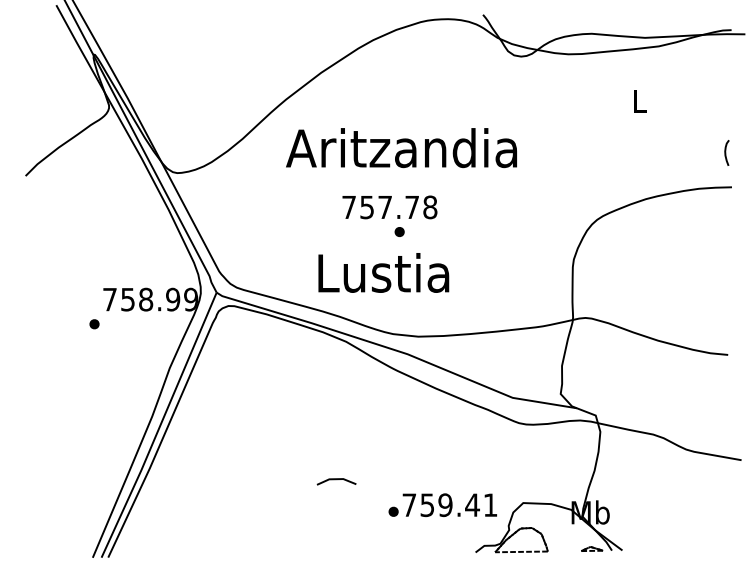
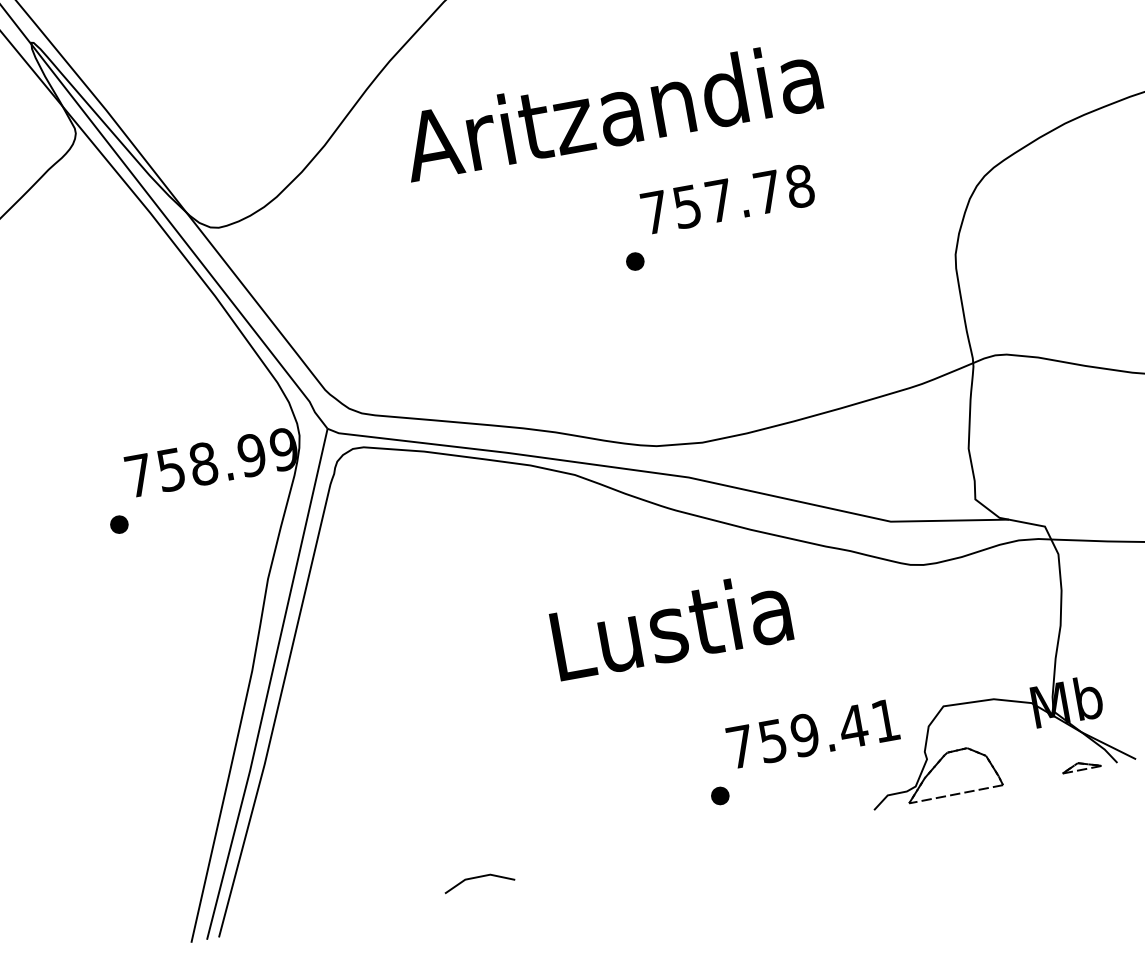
text: (389, 207) -> (727, 199), moved
text: (383, 272) -> (670, 625), moved
line: (336, 480) -> (478, 879), moved
part: (393, 511) -> (719, 795), moved

